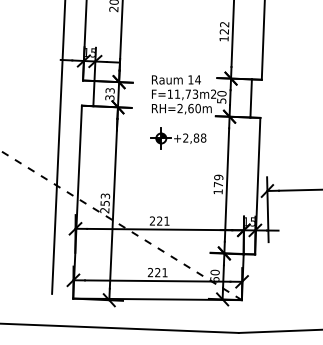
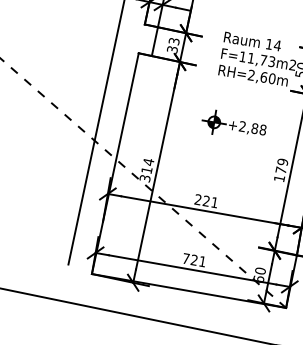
part: (178, 138) -> (234, 125), moved
text: (105, 203) -> (147, 170), 253 -> 314
text: (150, 272) -> (185, 258), 221 -> 721

